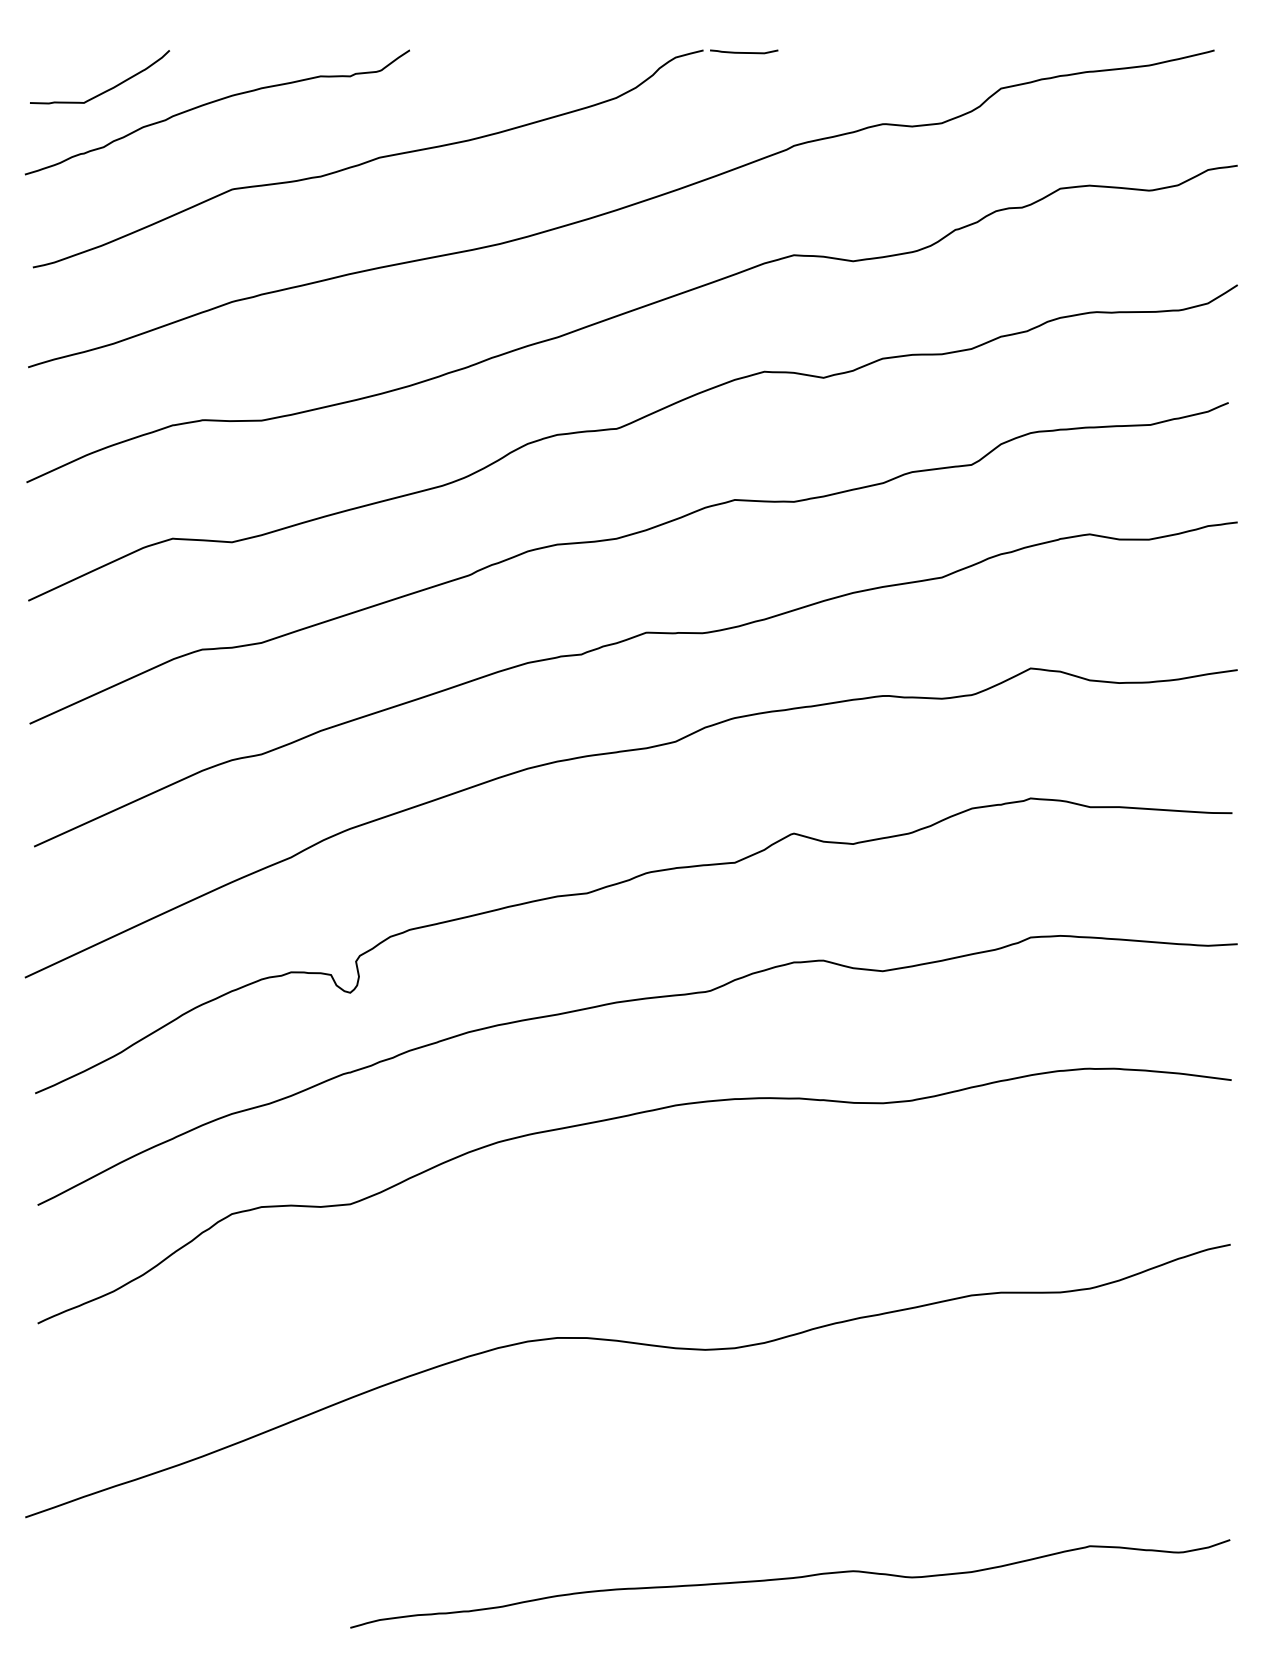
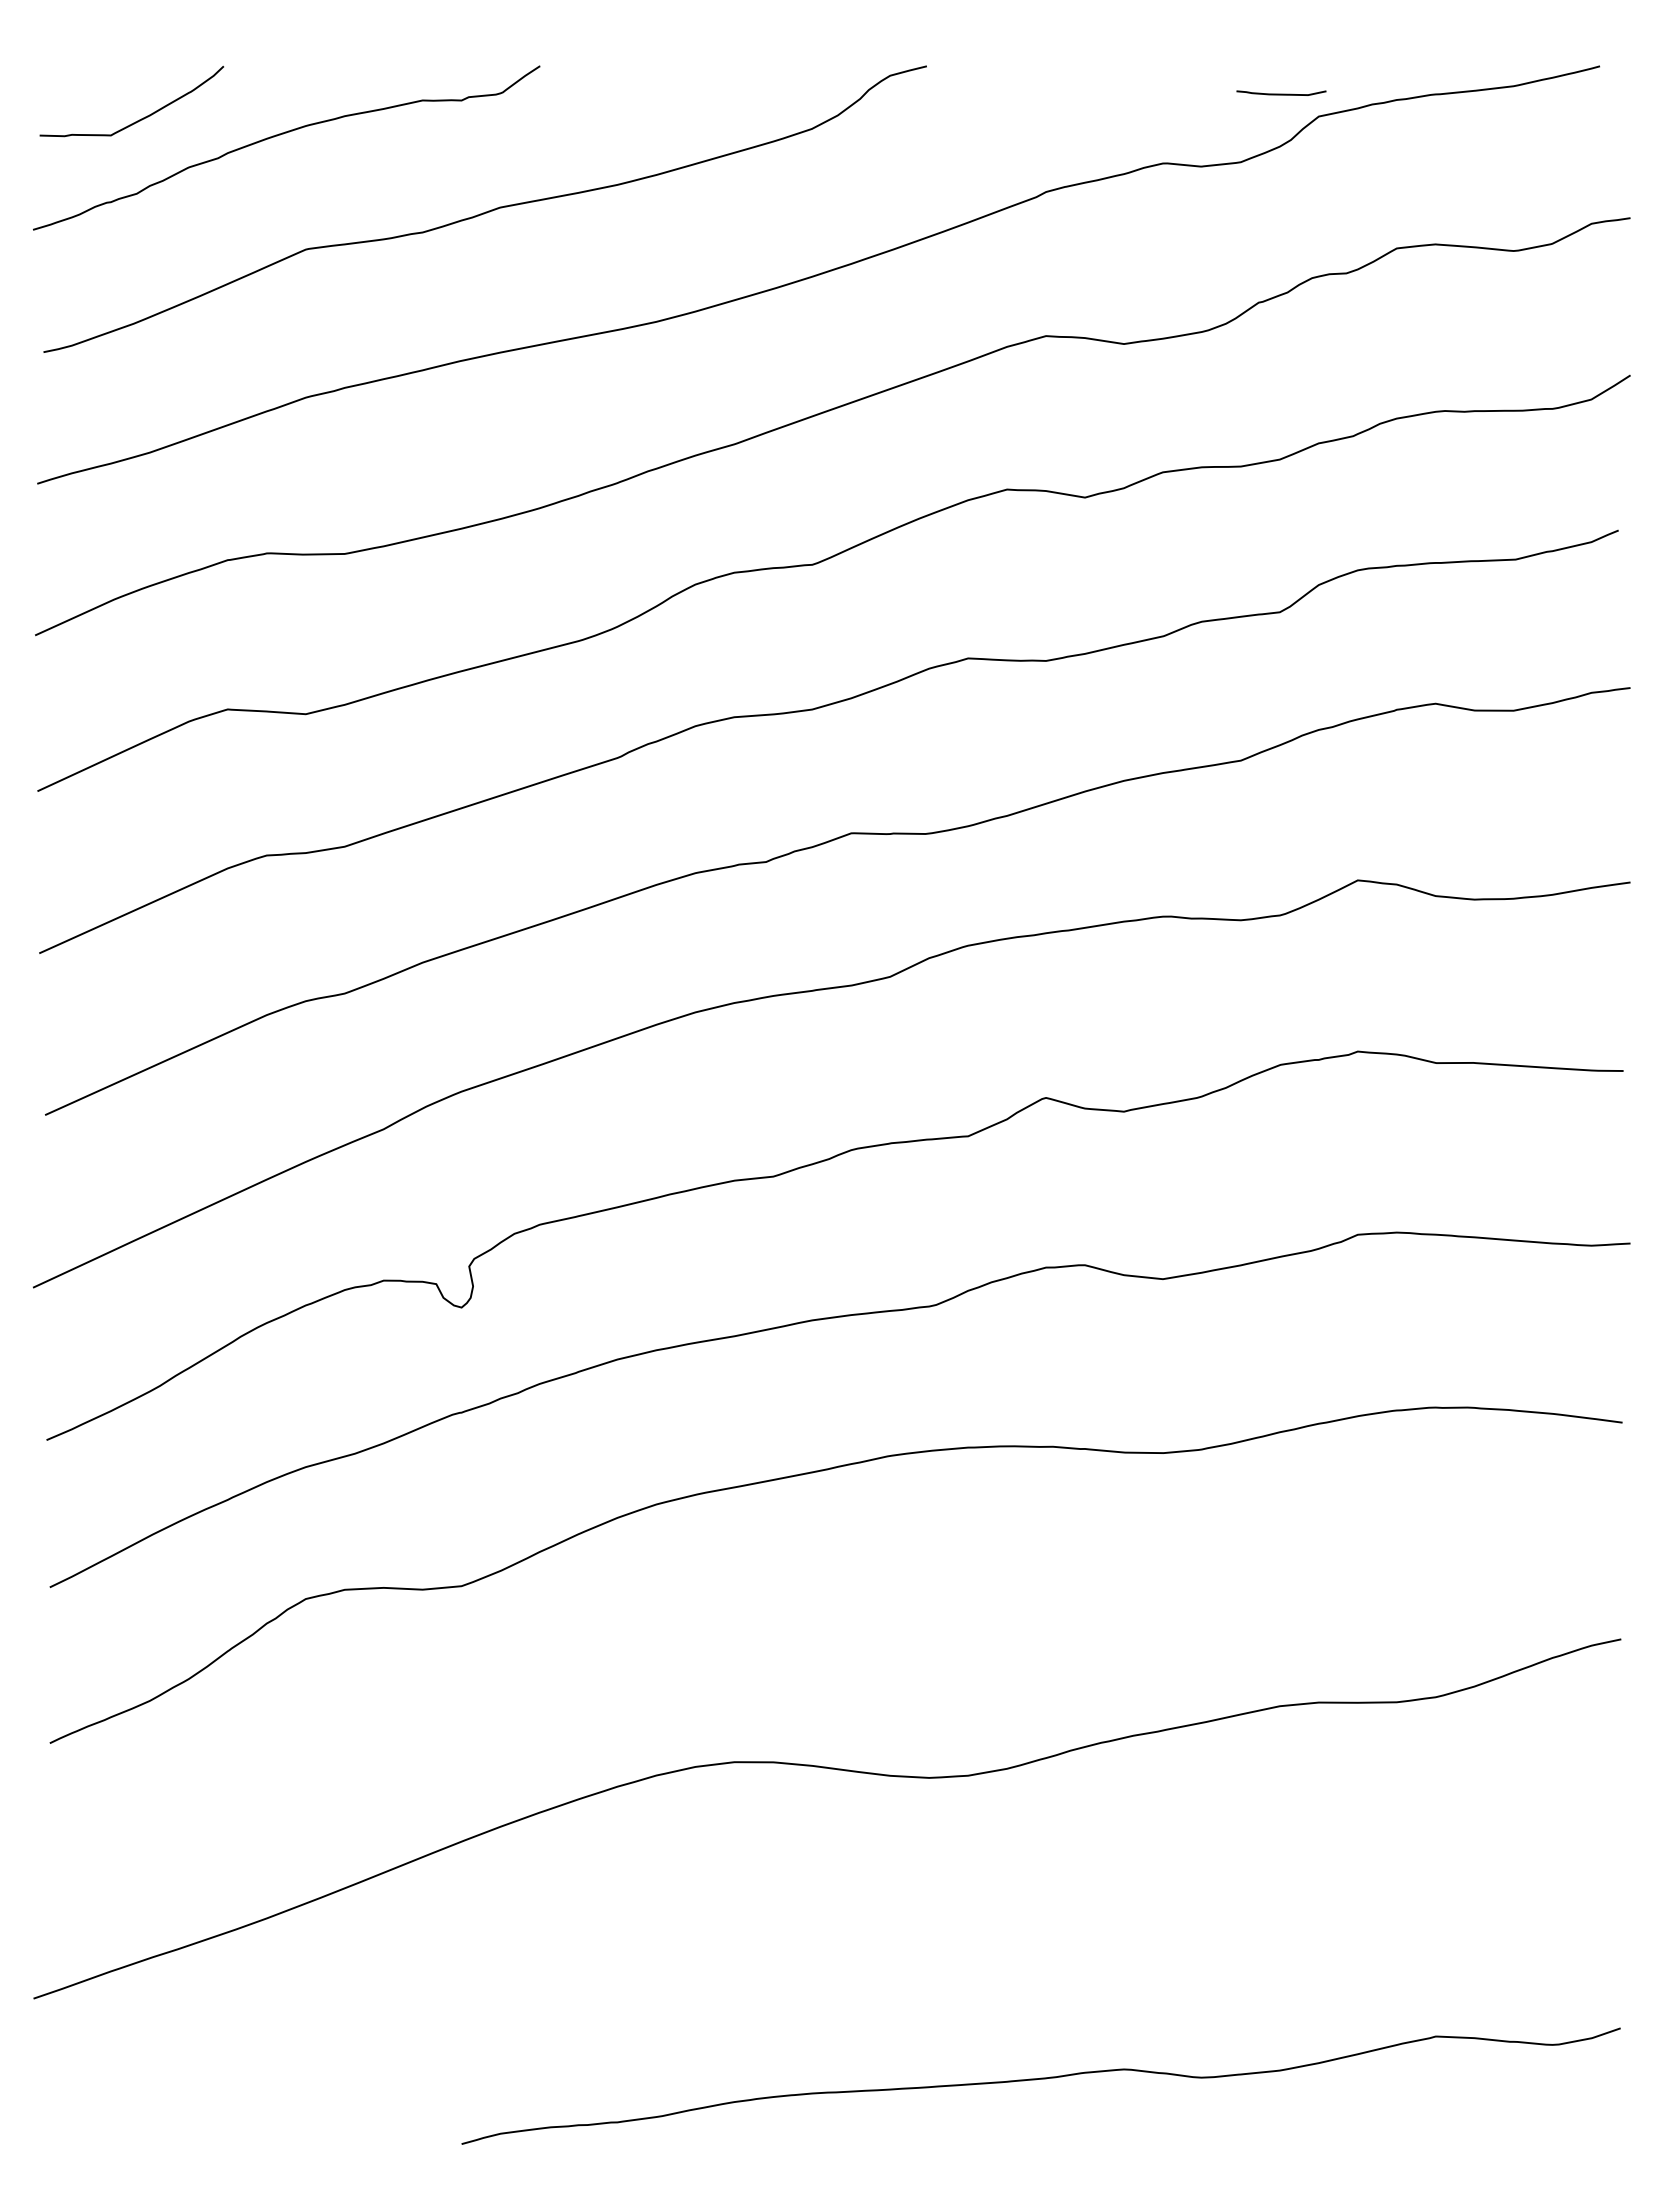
curve: (744, 52) -> (1281, 93), moved

